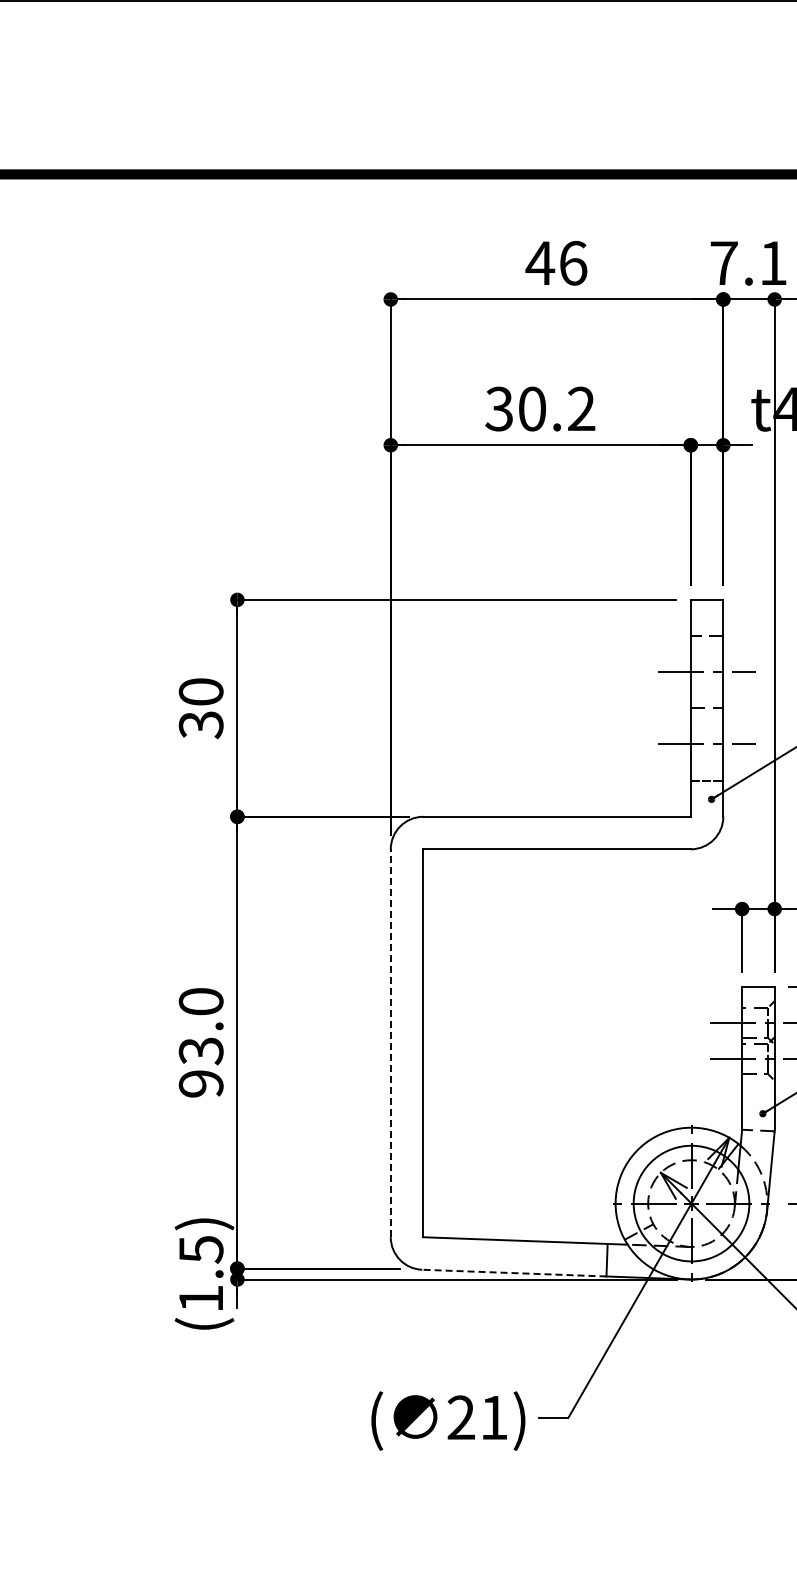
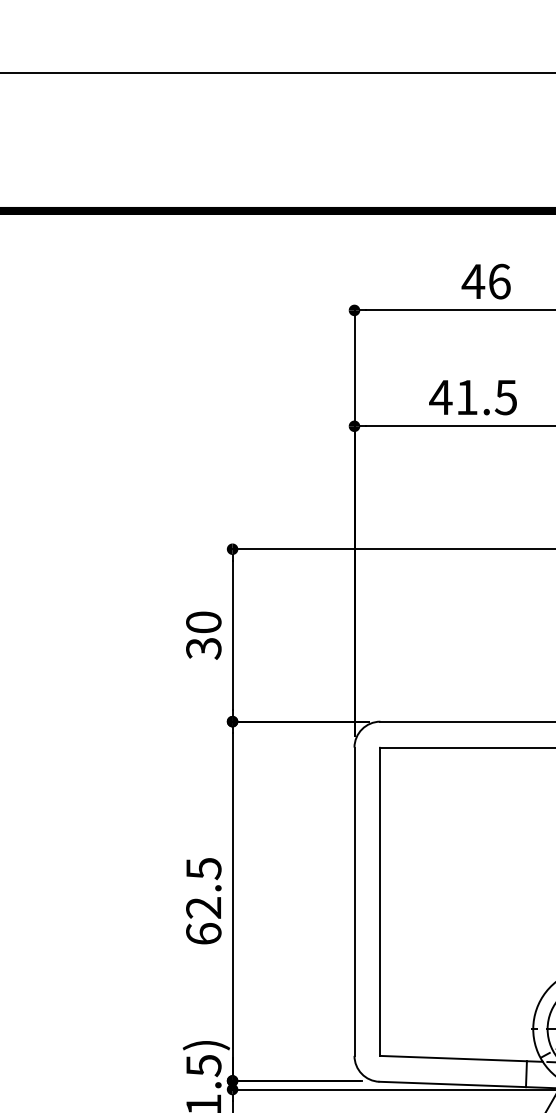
text: (539, 408) -> (472, 397), 30.2 -> 41.5
text: (200, 1042) -> (203, 901), 93.0 -> 62.5
line: (390, 1043) -> (354, 901), dashed -> solid
line: (513, 1273) -> (452, 1084), dashed -> solid

